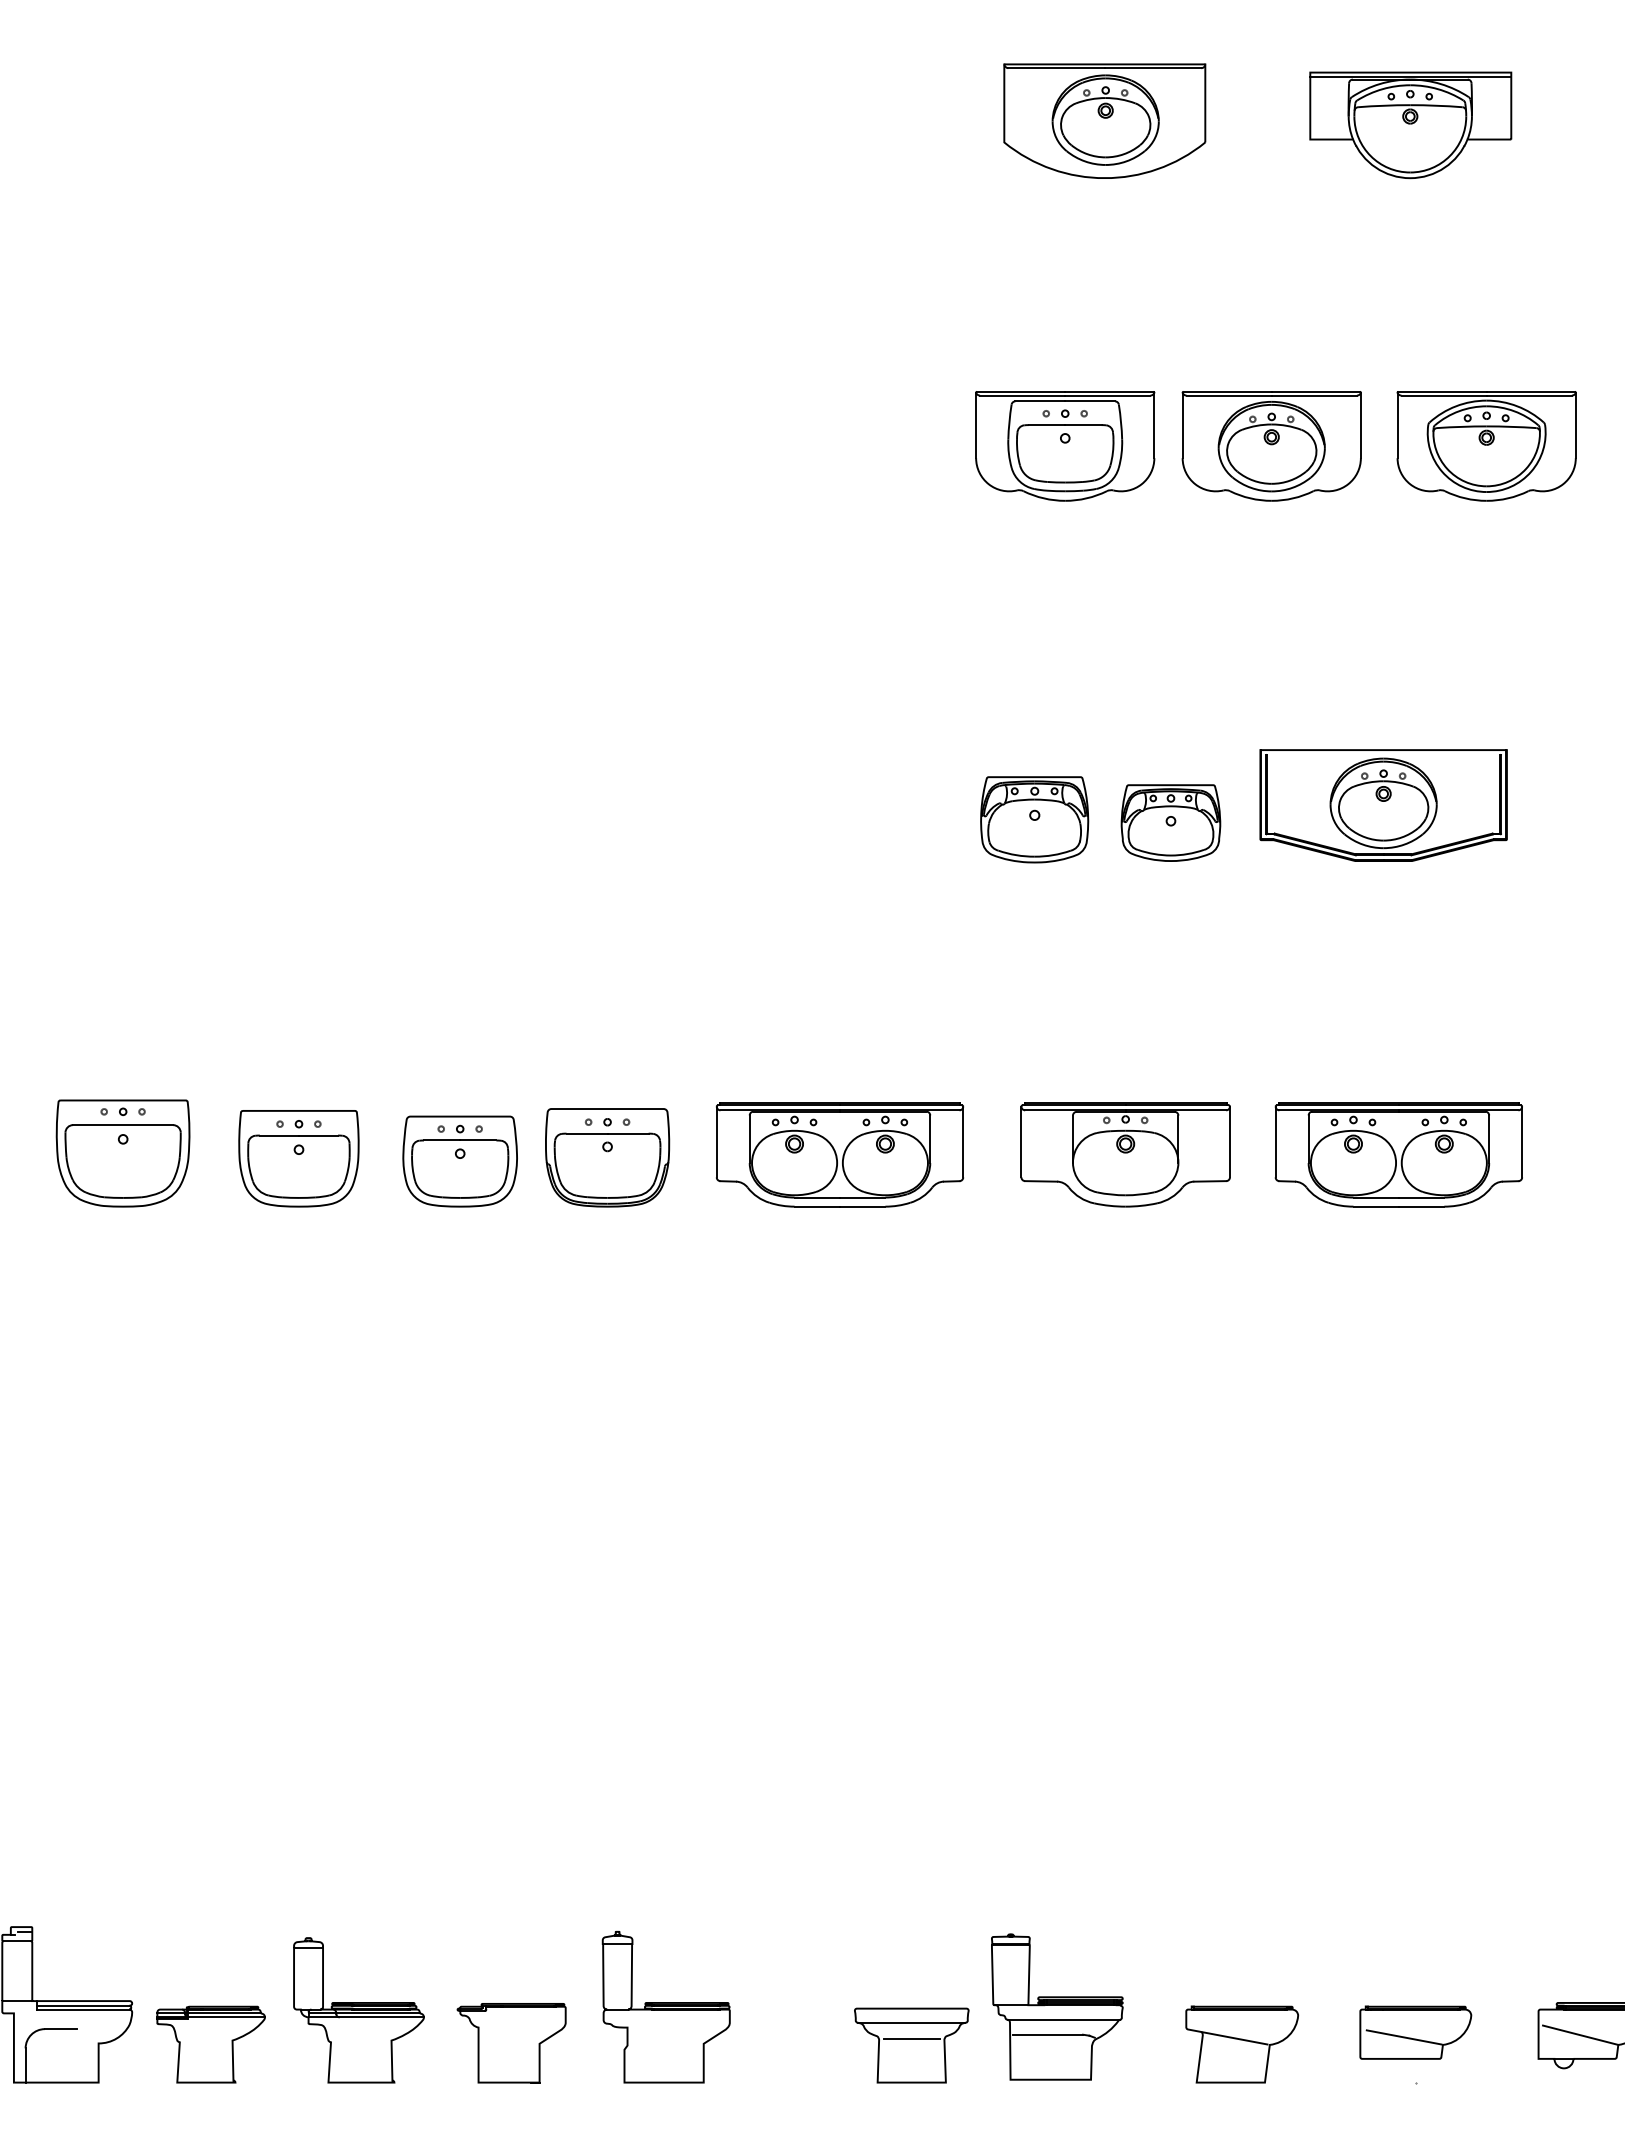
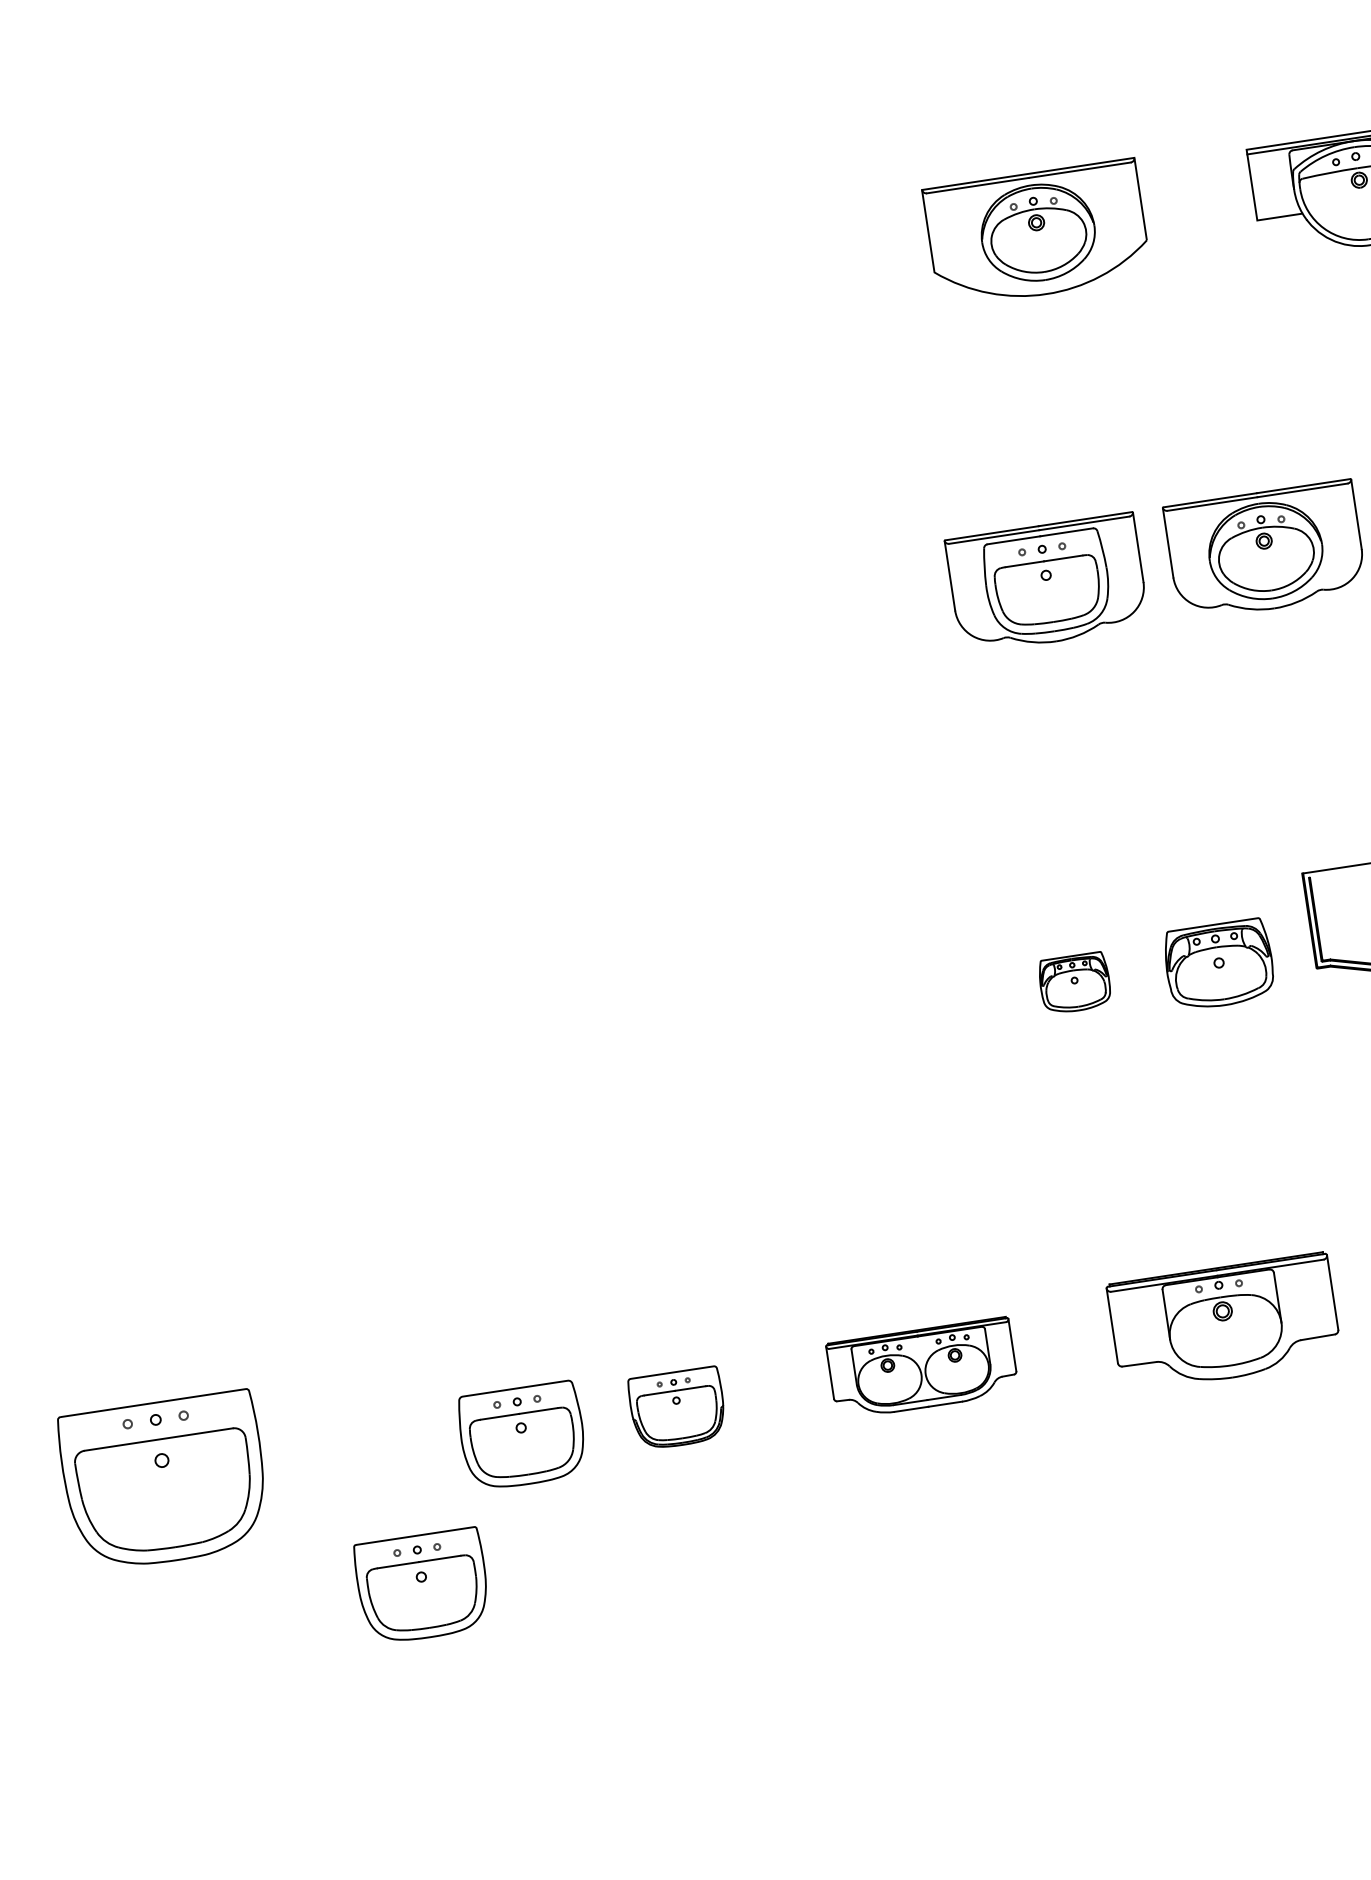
part: (1034, 819) -> (1074, 983), size x0.6
part: (122, 1153) -> (164, 1481), size x1.4
part: (839, 1154) -> (922, 1368), size x0.7
part: (607, 1157) -> (677, 1408), size x0.7
part: (298, 1158) -> (422, 1586), moved

